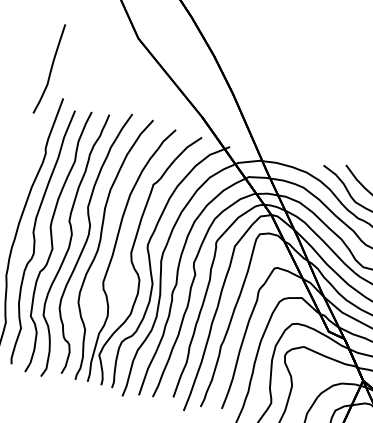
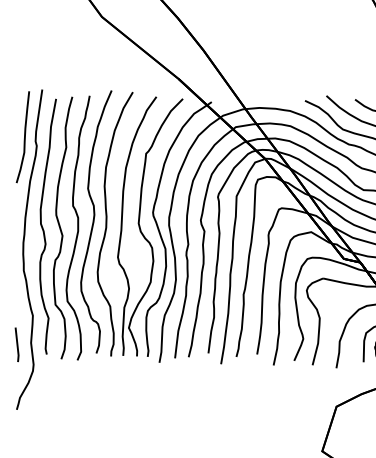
curve: (50, 69) -> (24, 137), moved

